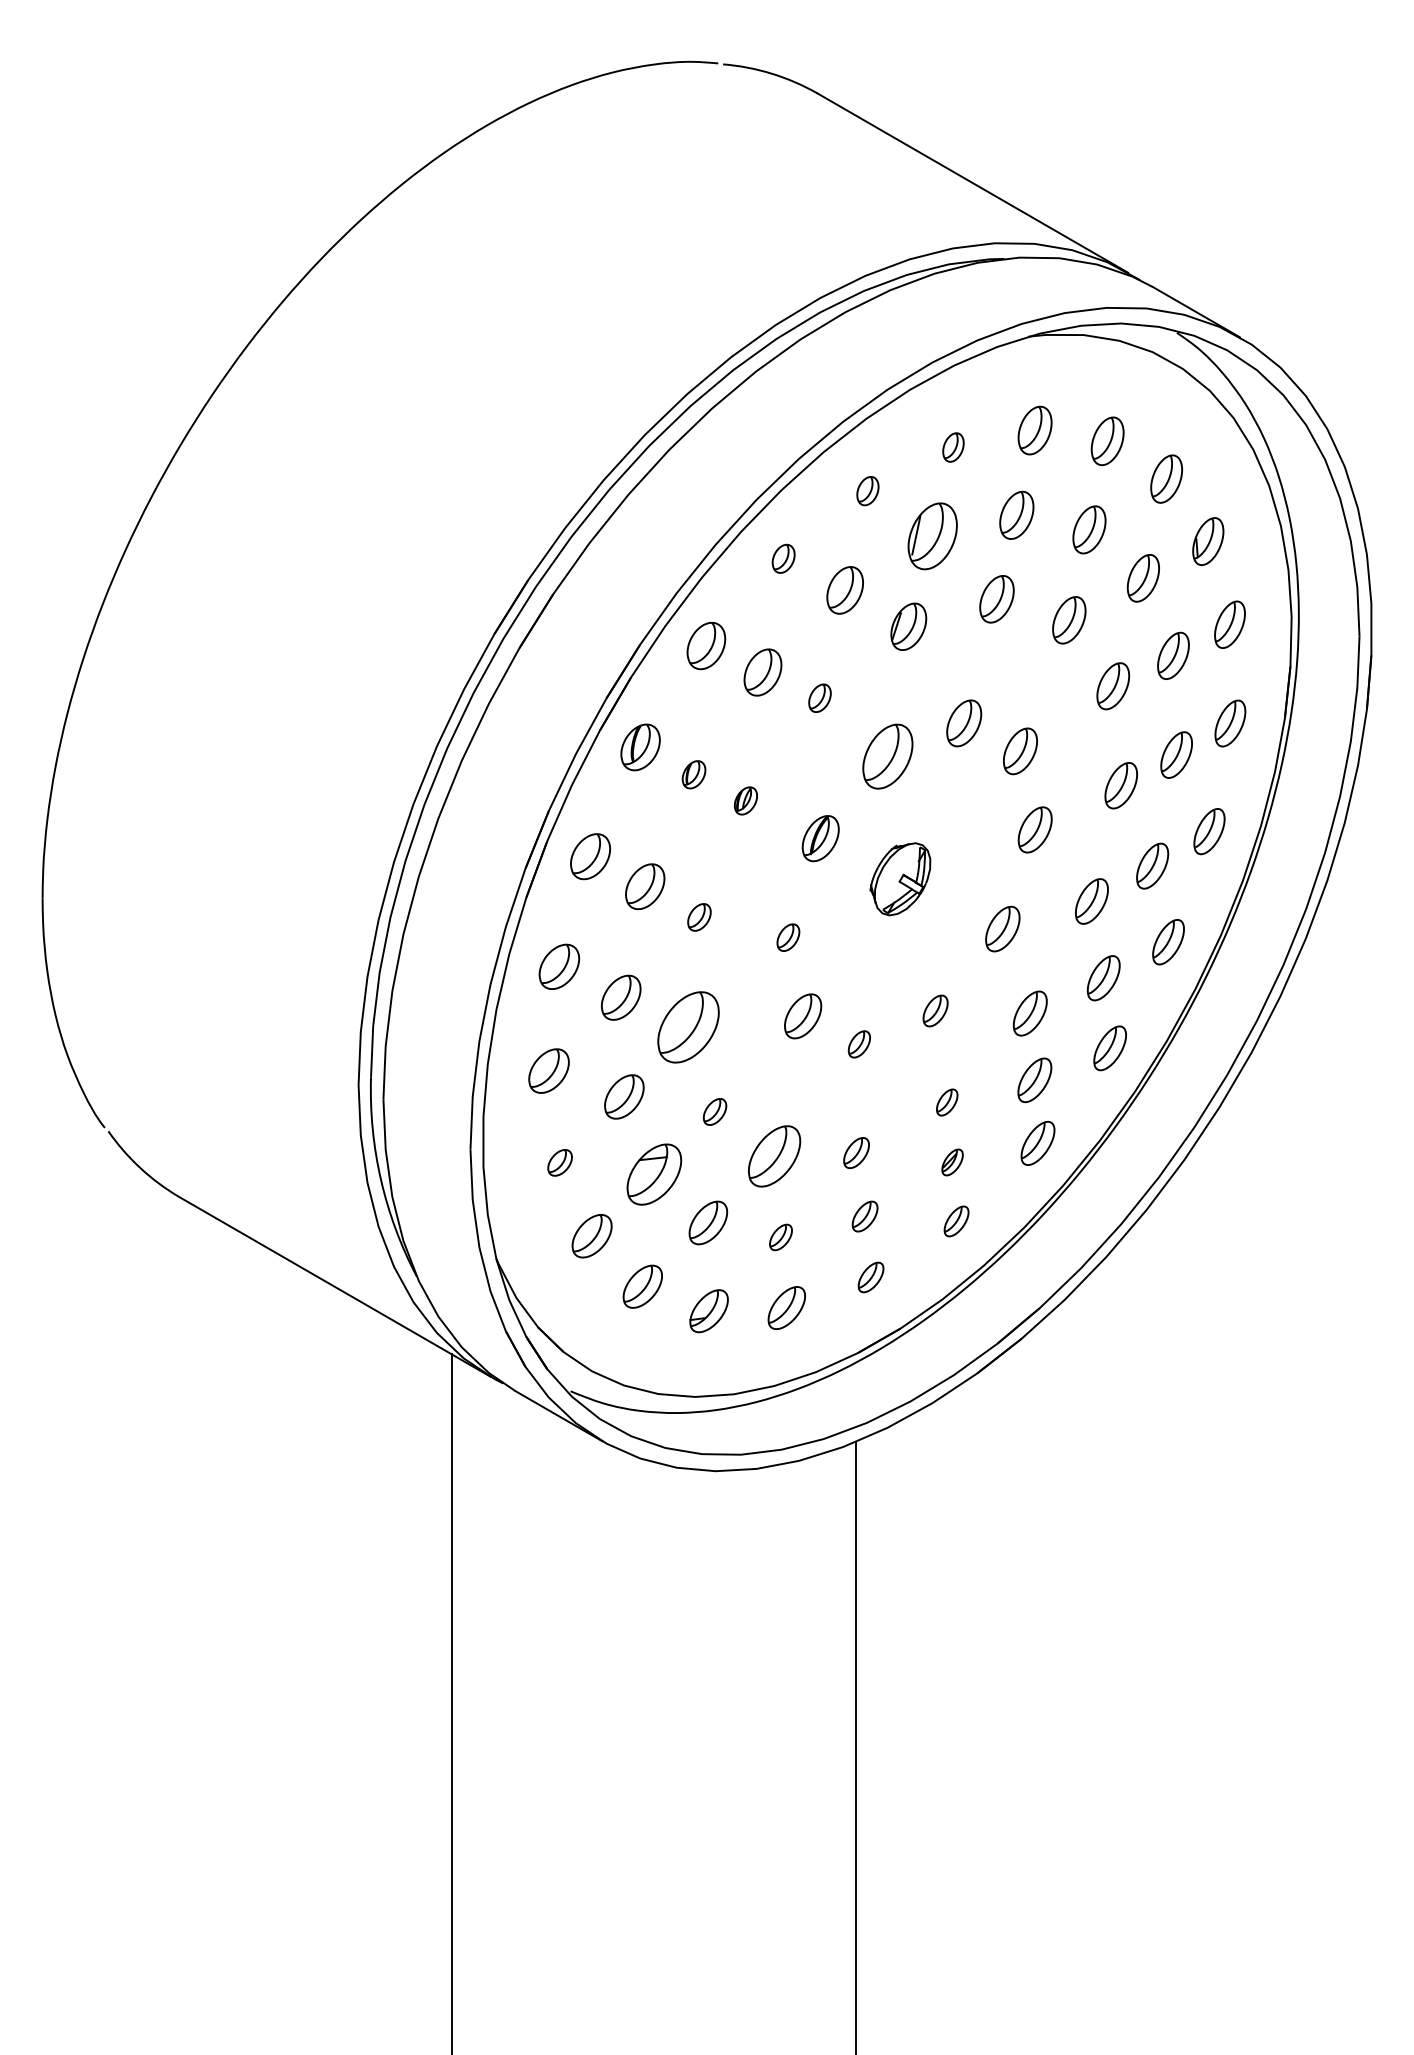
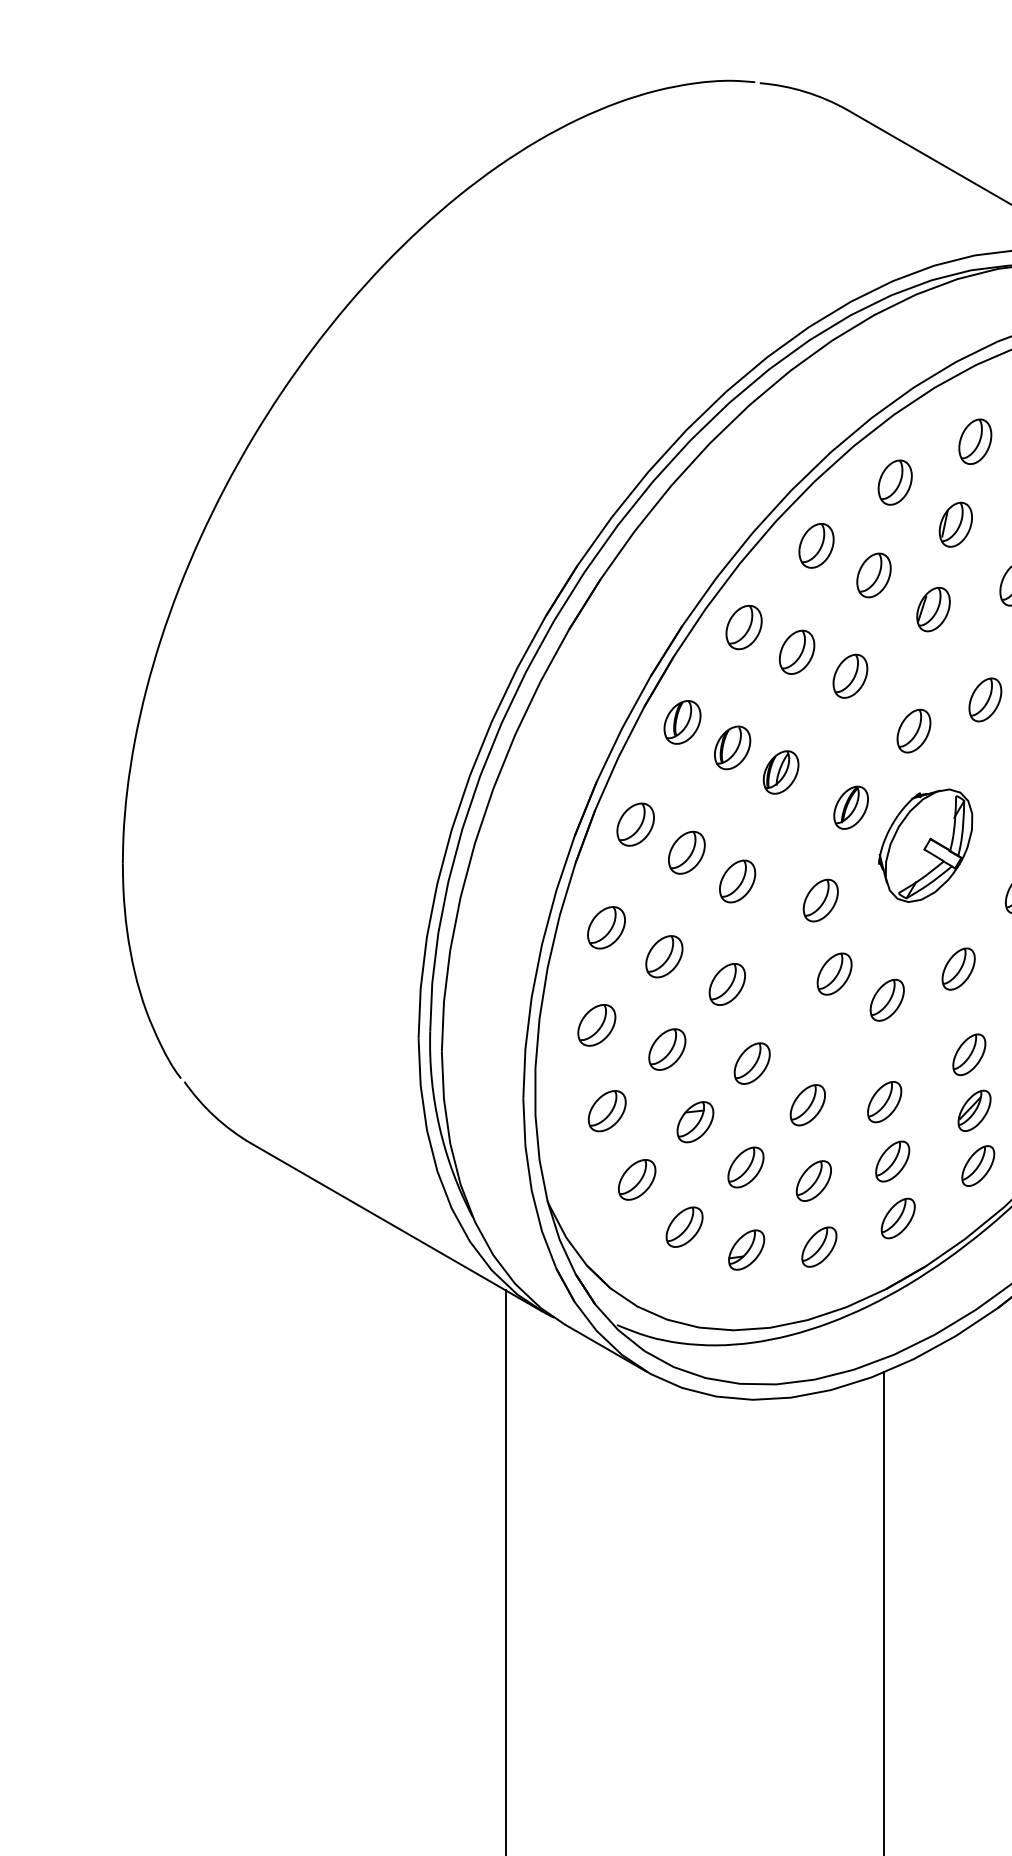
part: (953, 447) -> (975, 441), size x1.67
part: (867, 490) -> (894, 481), size x1.67
part: (932, 535) -> (955, 524), size x0.71
part: (783, 558) -> (816, 545), size x1.67
part: (819, 698) -> (849, 676), size x1.67
part: (887, 756) -> (913, 730), size x0.71
part: (693, 774) -> (732, 747), size x1.67
part: (745, 800) -> (780, 772), size x1.67
part: (900, 879) -> (925, 846), size x1.67
part: (699, 917) -> (737, 881), size x1.67
part: (788, 937) -> (820, 900), size x1.67
part: (935, 1010) -> (958, 968), size x1.43
part: (688, 1027) -> (727, 984), size x0.62
part: (859, 1044) -> (887, 1000), size x1.67
part: (947, 1102) -> (969, 1054), size x1.67
part: (714, 1111) -> (751, 1063), size x1.67
part: (856, 1152) -> (884, 1101), size x1.43
part: (774, 1156) -> (807, 1105), size x0.71
part: (559, 1162) -> (606, 1110), size x1.67
part: (952, 1162) -> (974, 1110), size x1.67
part: (654, 1174) -> (695, 1122), size x0.71
part: (864, 1216) -> (892, 1161), size x1.43
part: (956, 1221) -> (978, 1166), size x1.43
part: (780, 1237) -> (813, 1181), size x1.67
part: (870, 1277) -> (897, 1218), size x1.43

